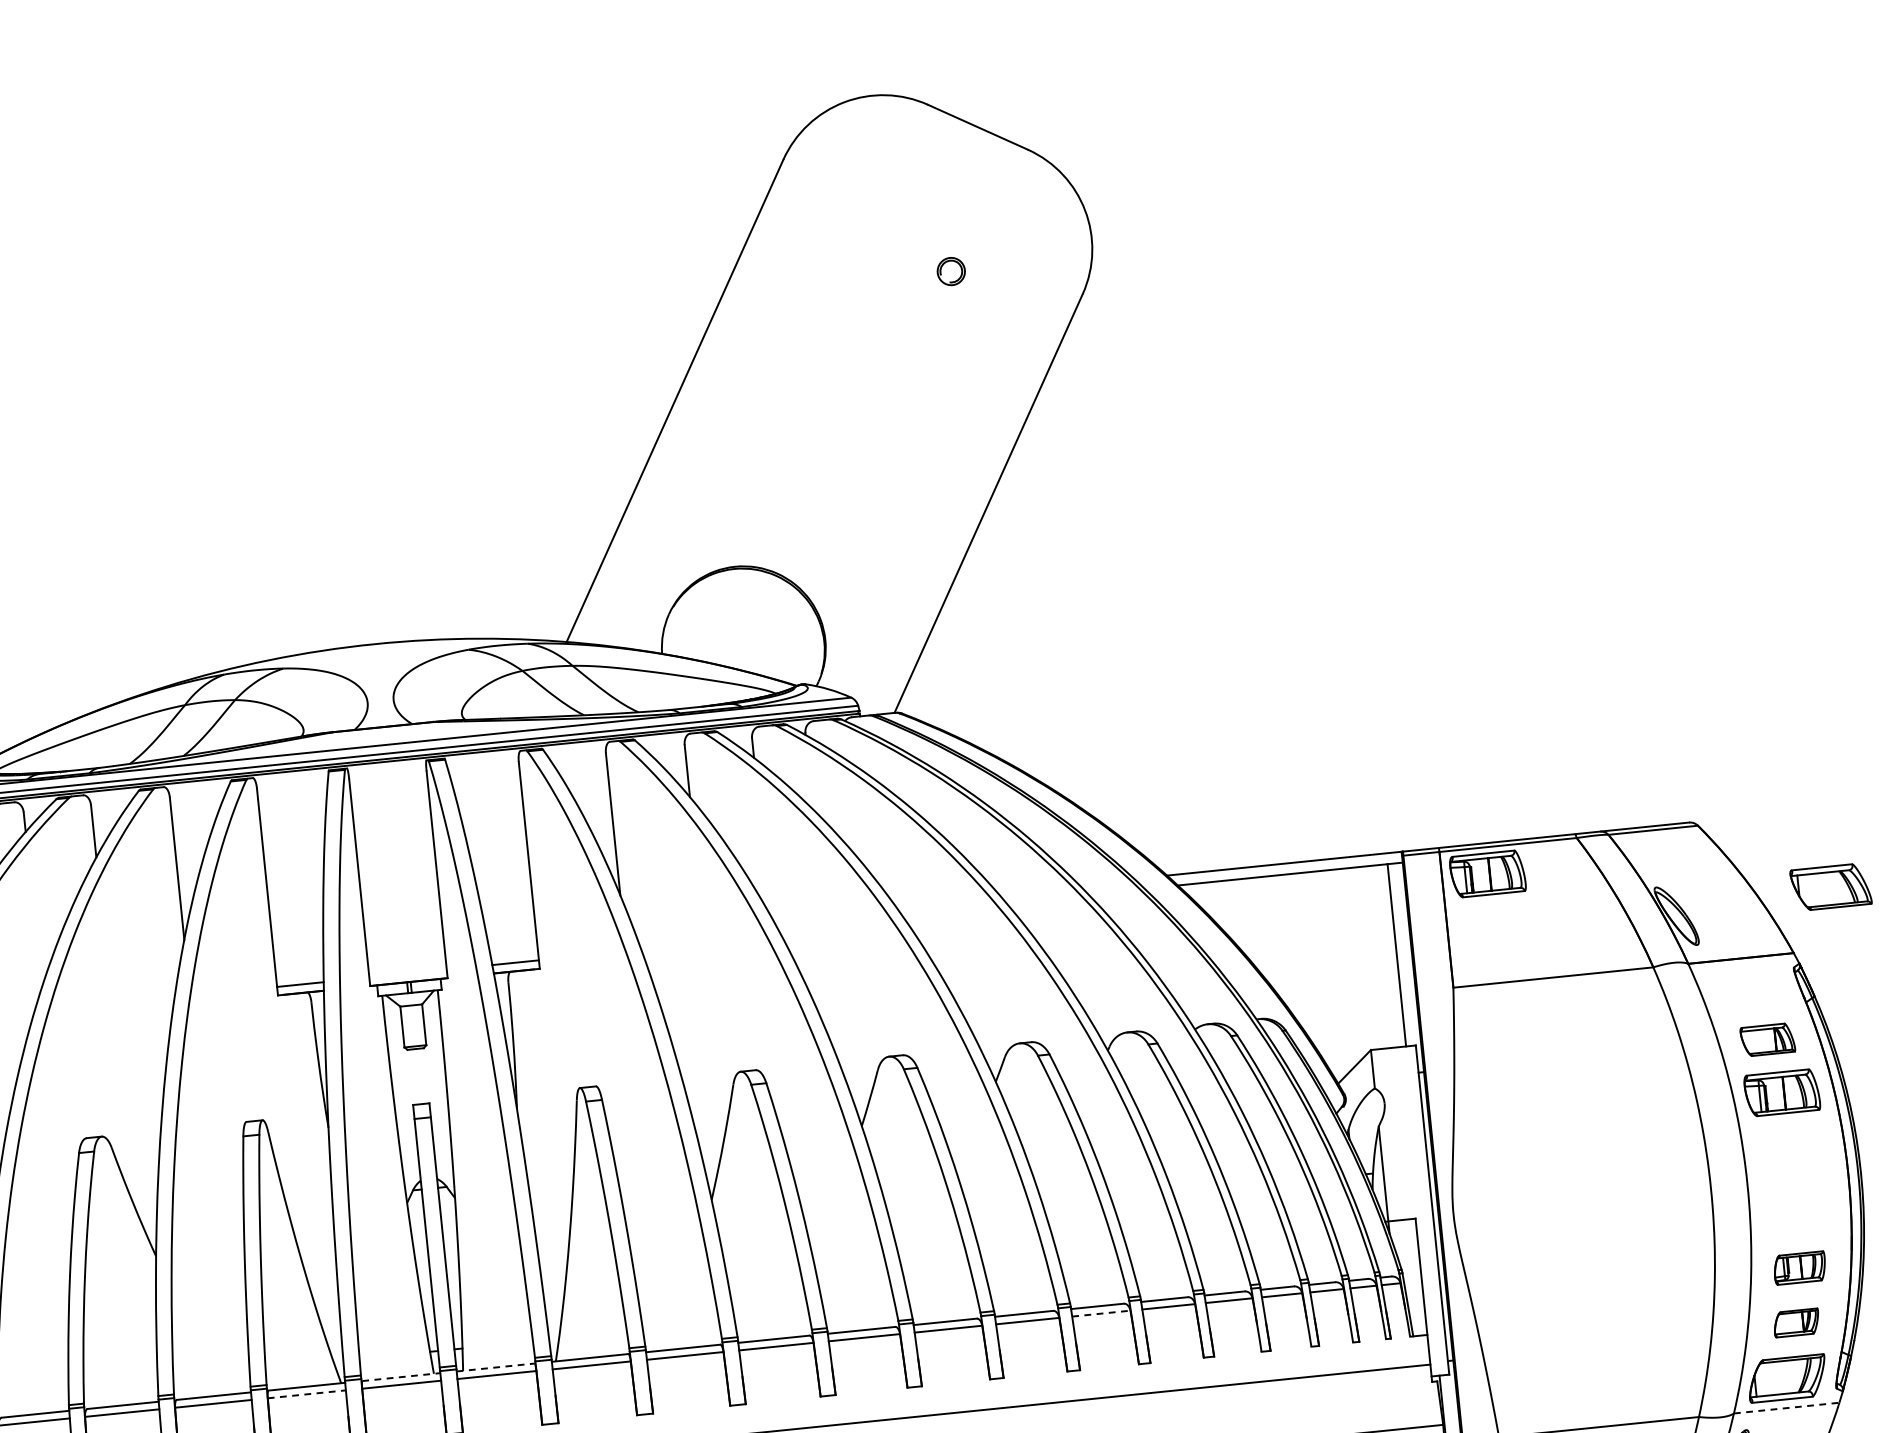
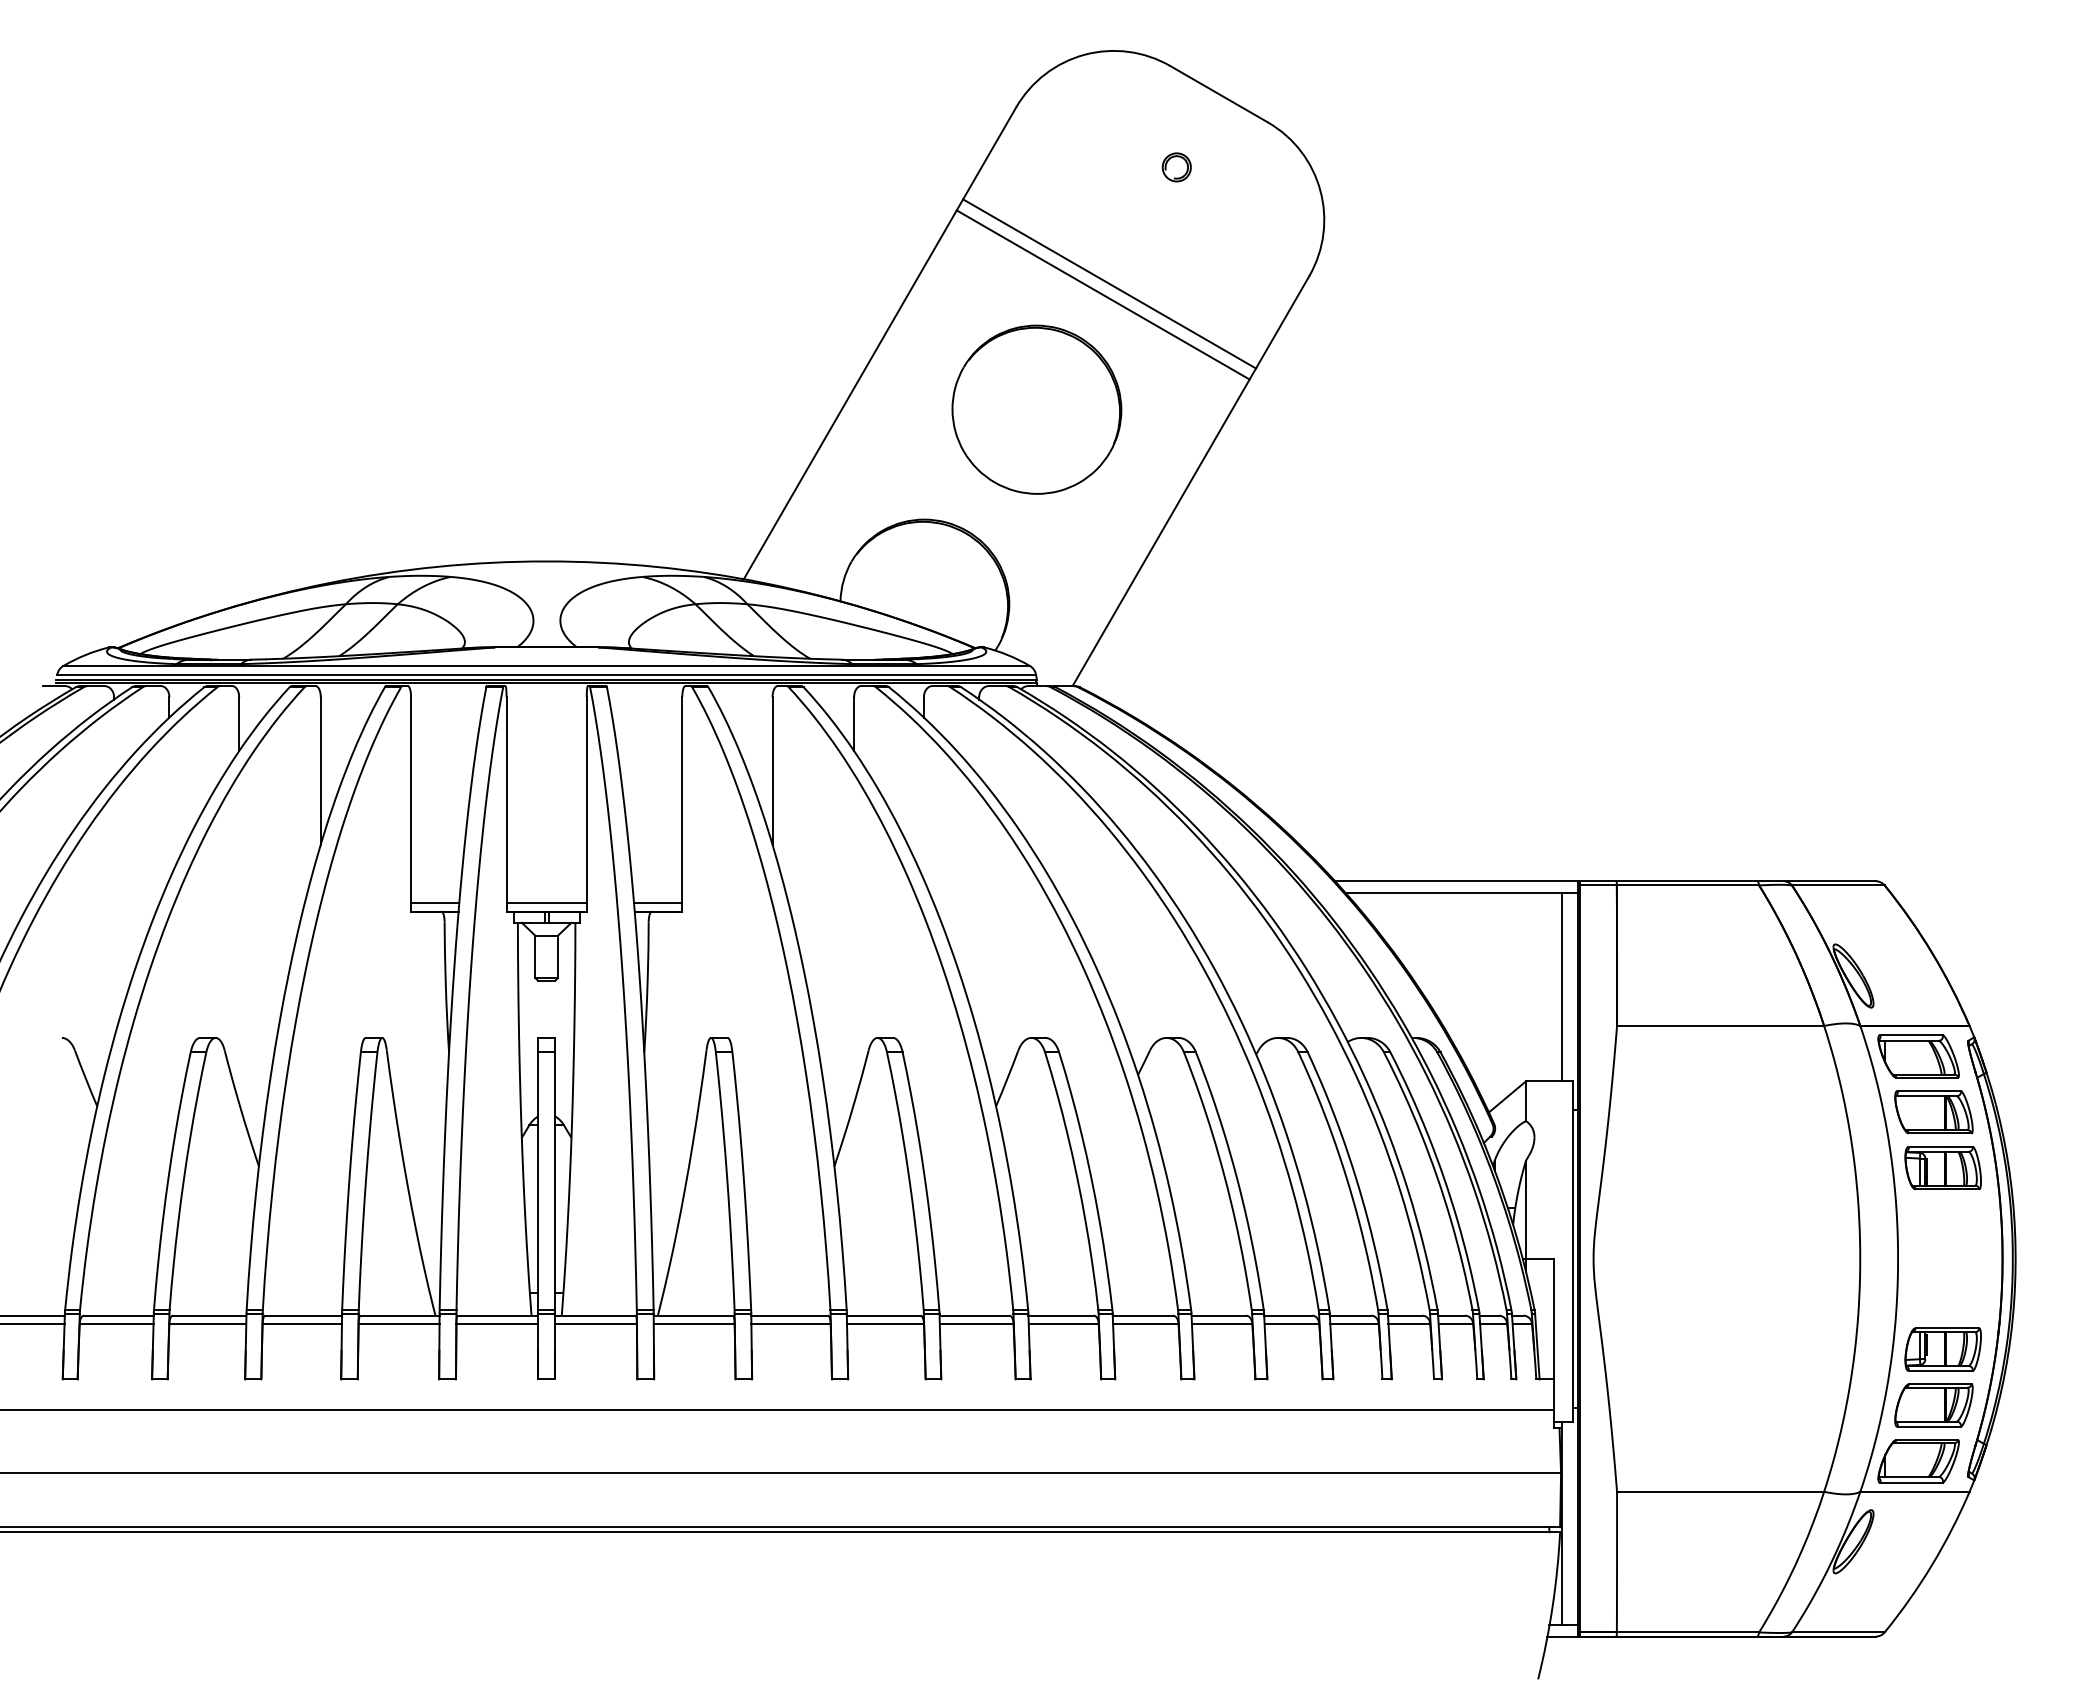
part: (951, 271) -> (1176, 167), moved
line: (890, 320) -> (1109, 283), added
line: (884, 331) -> (1102, 294), added
part: (832, 449) -> (1036, 409), added
part: (1487, 874) -> (1663, 913), removed
part: (1830, 887) -> (1918, 1056), moved
line: (407, 973) -> (546, 902), added
part: (1767, 1040) -> (1933, 1112), size x1.43
part: (1799, 1268) -> (1942, 1349), size x1.43
line: (1101, 1313) -> (1222, 1323), dashed -> solid
part: (1796, 1322) -> (1933, 1405), size x1.67
line: (496, 1367) -> (596, 1315), dashed -> solid
line: (402, 1376) -> (498, 1315), dashed -> solid
line: (307, 1394) -> (399, 1323), dashed -> solid
line: (1786, 1407) -> (1914, 1491), dashed -> solid

